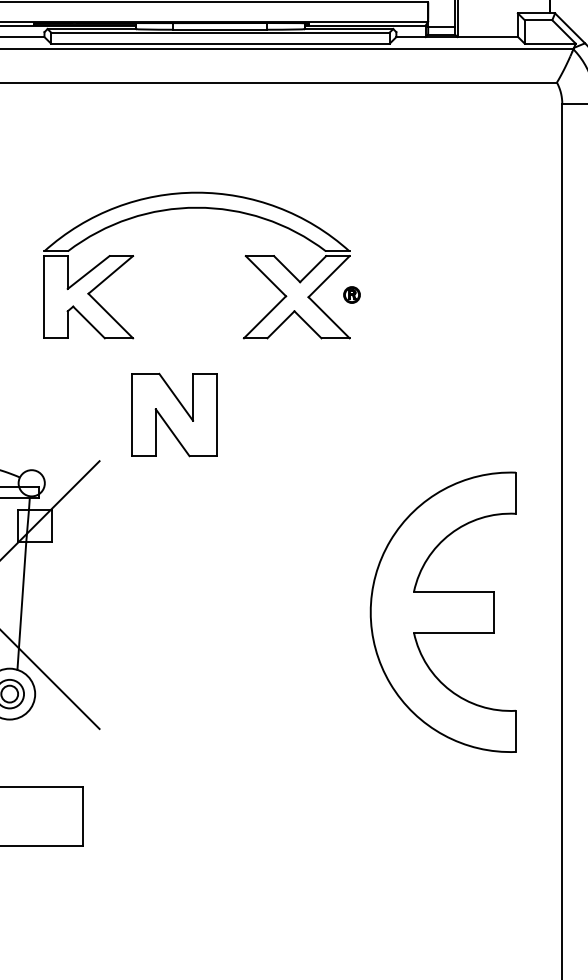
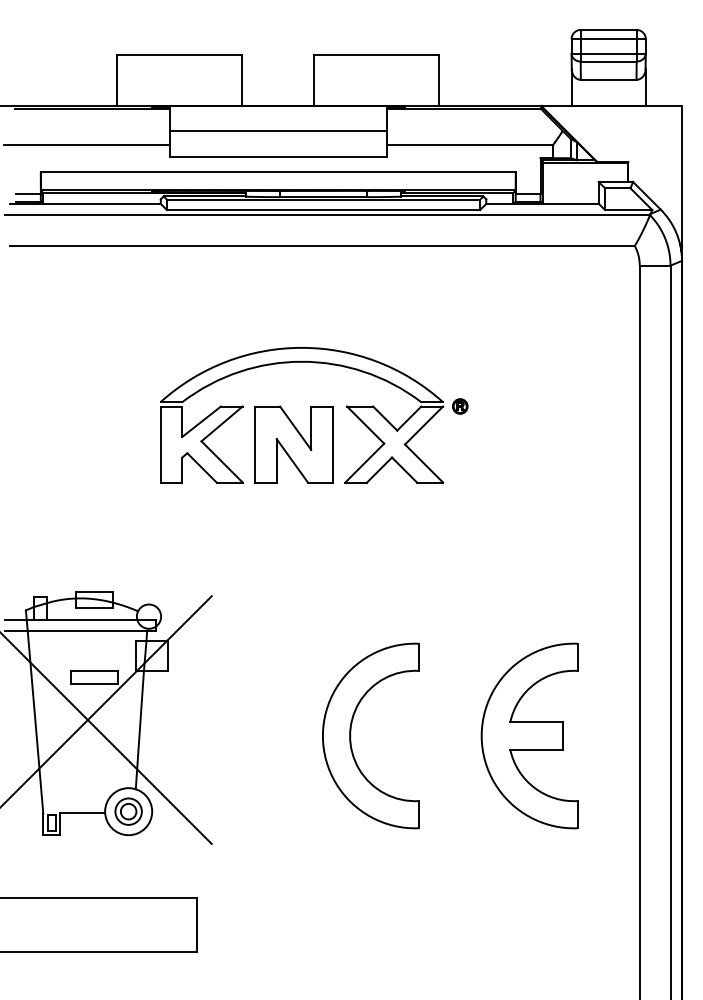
part: (352, 295) -> (460, 406), moved
part: (173, 415) -> (293, 444), moved
part: (250, 611) -> (351, 735), added
part: (443, 611) -> (529, 735), size x0.71

